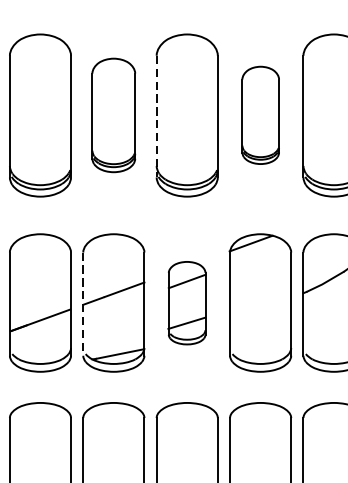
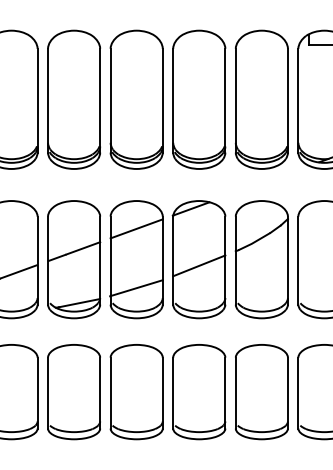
part: (113, 115) -> (73, 99), size x1.43
part: (260, 115) -> (199, 99), size x1.67
line: (156, 116) -> (110, 100), dashed -> solid
part: (187, 302) -> (136, 259), size x1.67
line: (83, 305) -> (48, 261), dashed -> solid
line: (260, 309) -> (199, 265), added

